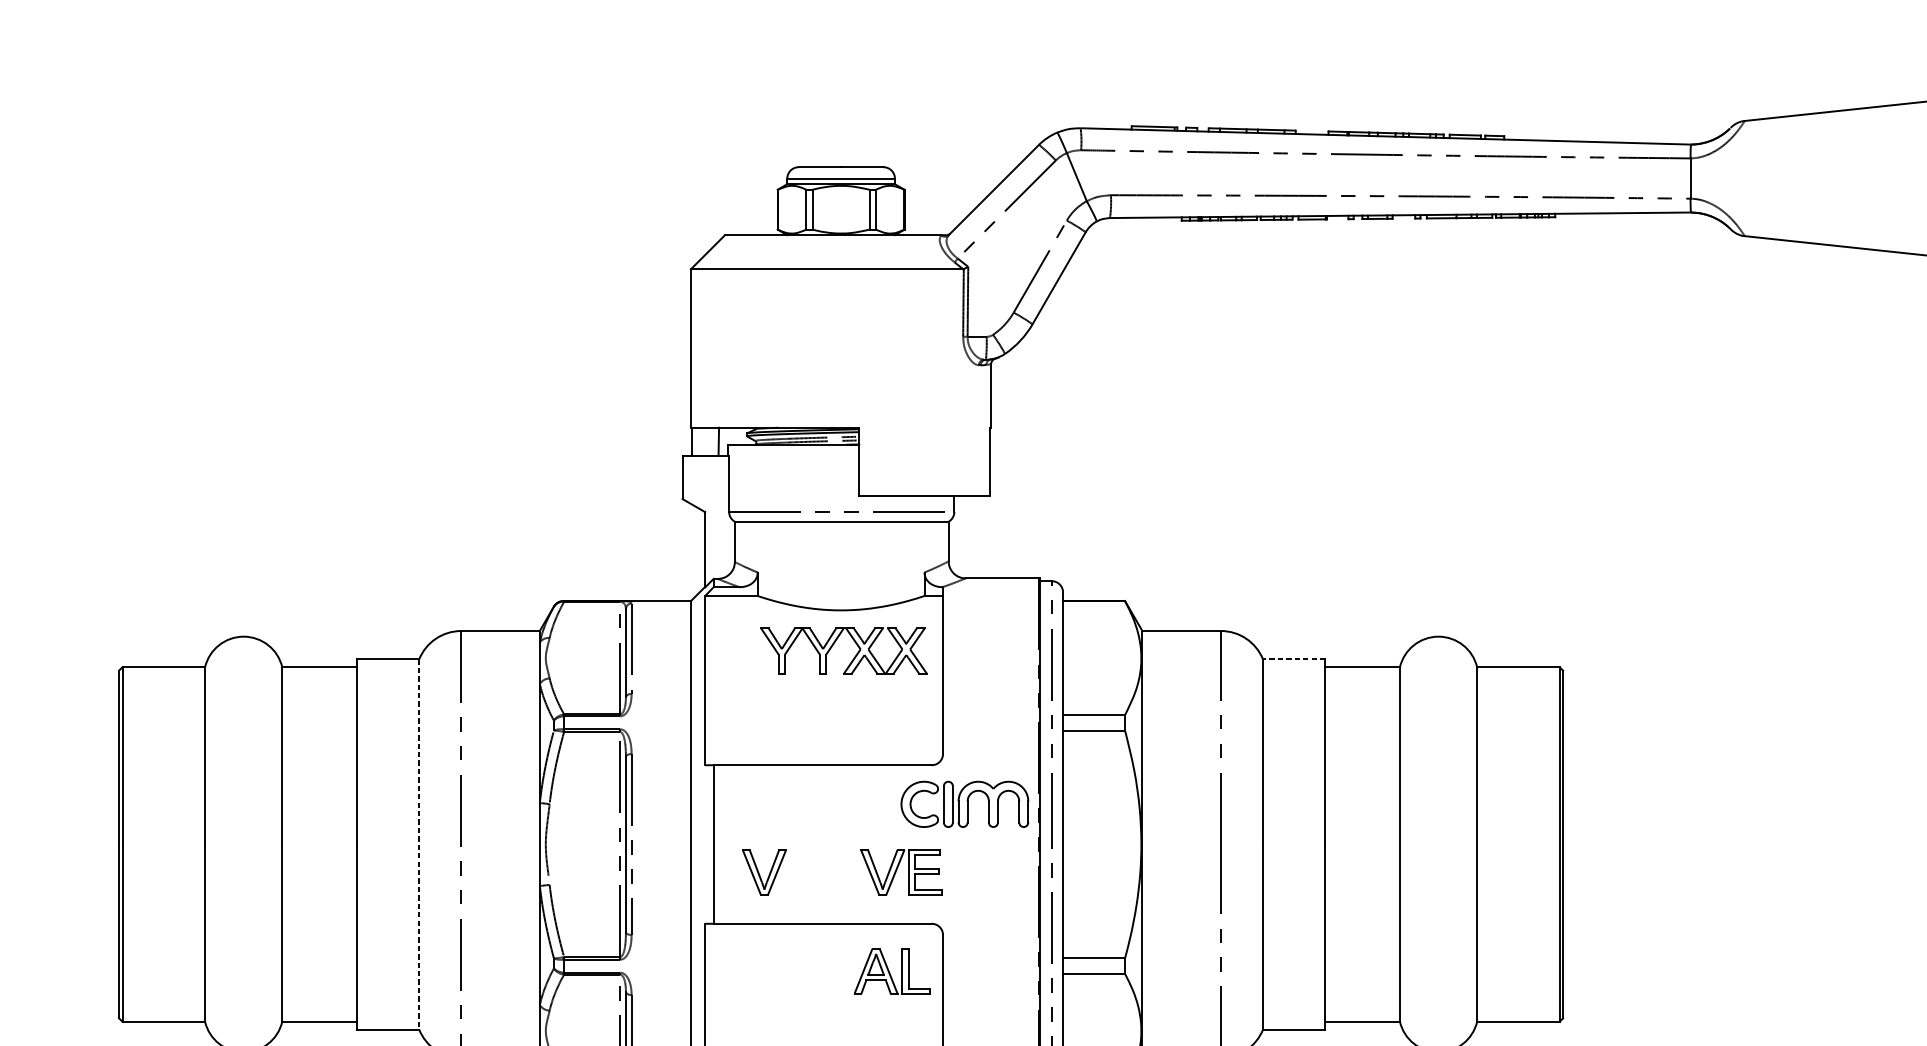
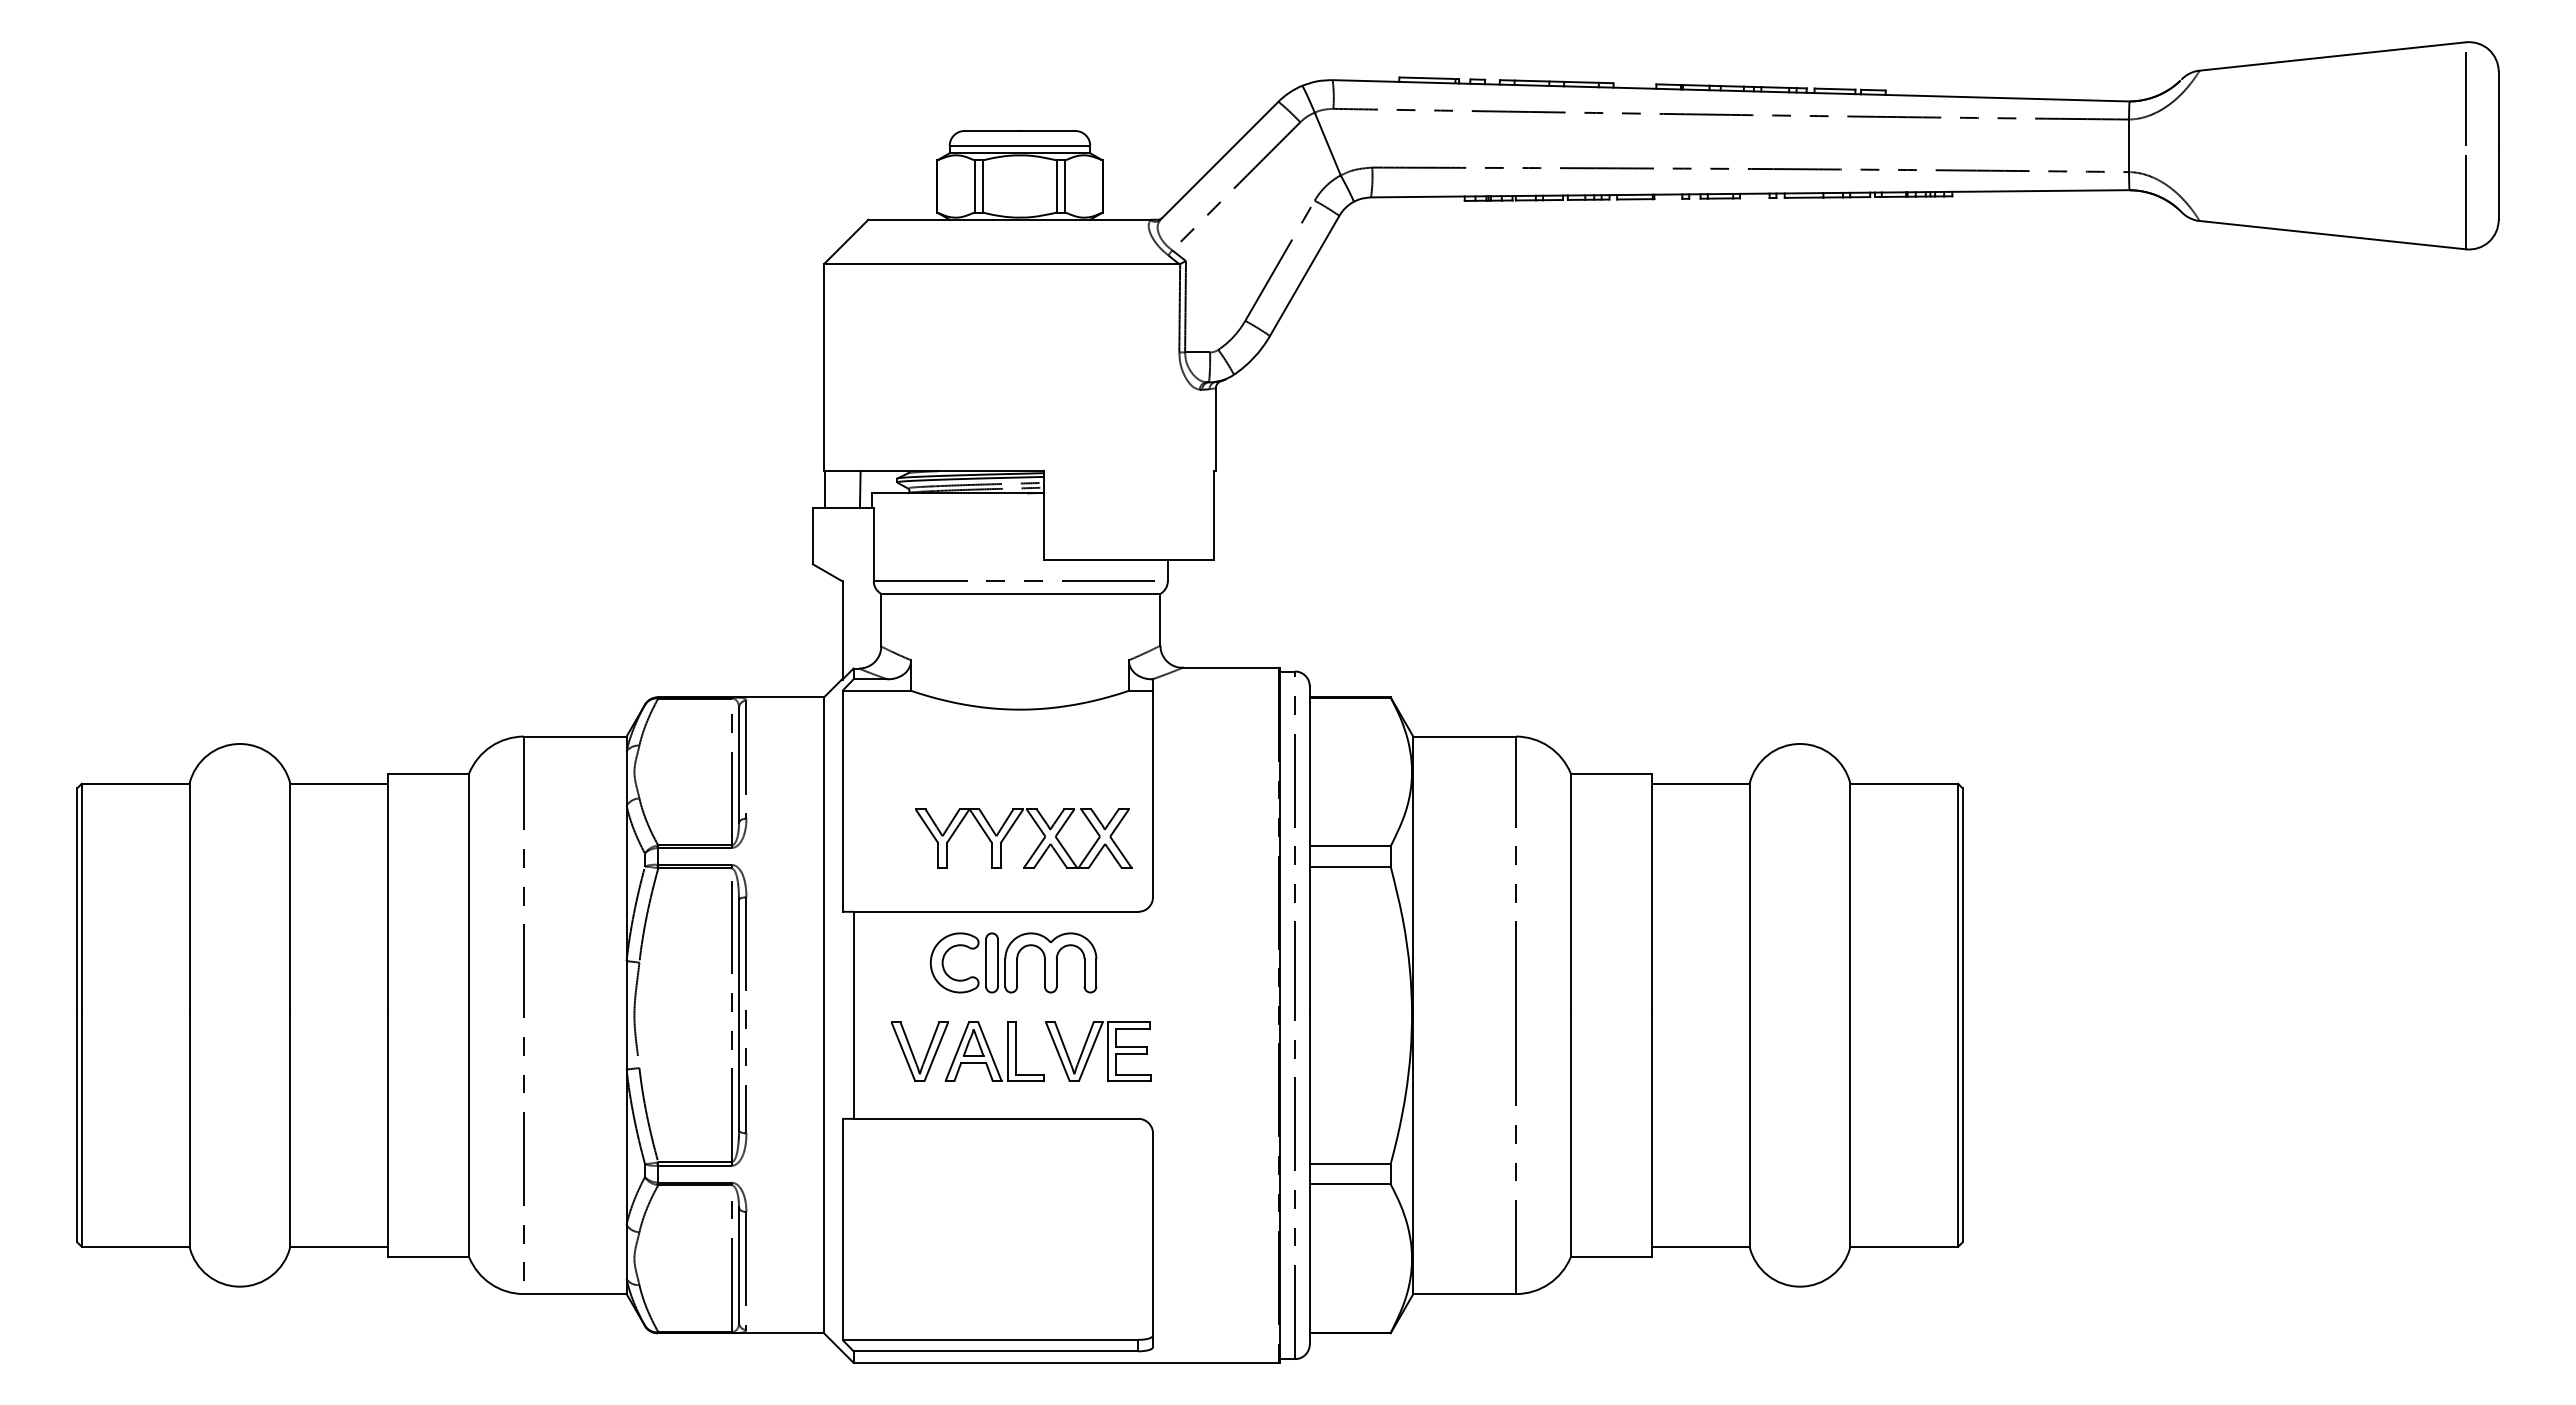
part: (833, 644) -> (1010, 830), moved
line: (1294, 659) -> (1611, 773), dashed -> solid
part: (964, 804) -> (1013, 962), moved
line: (419, 844) -> (469, 1015), dashed -> solid
part: (892, 971) -> (994, 1051), moved

